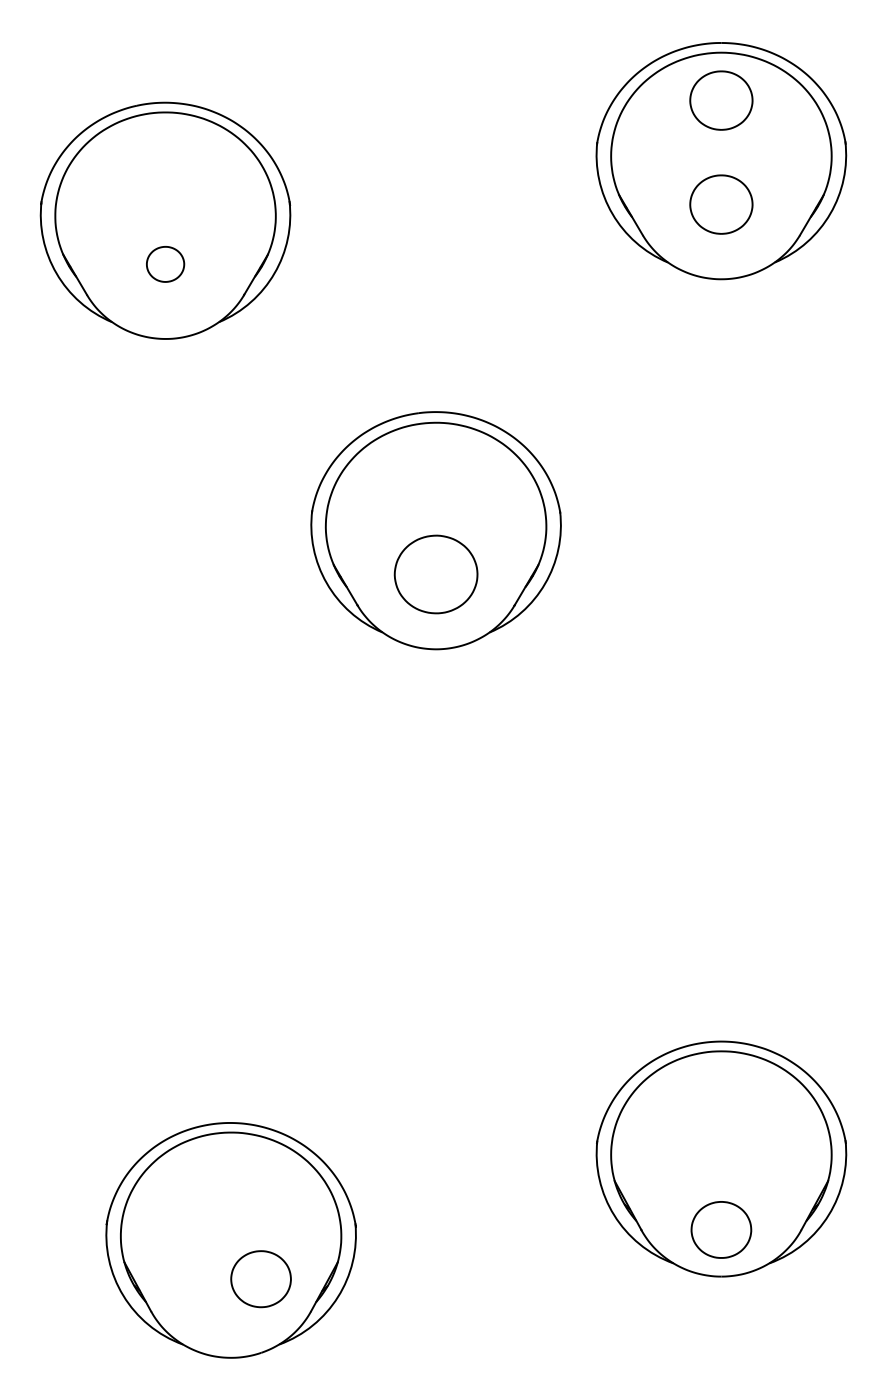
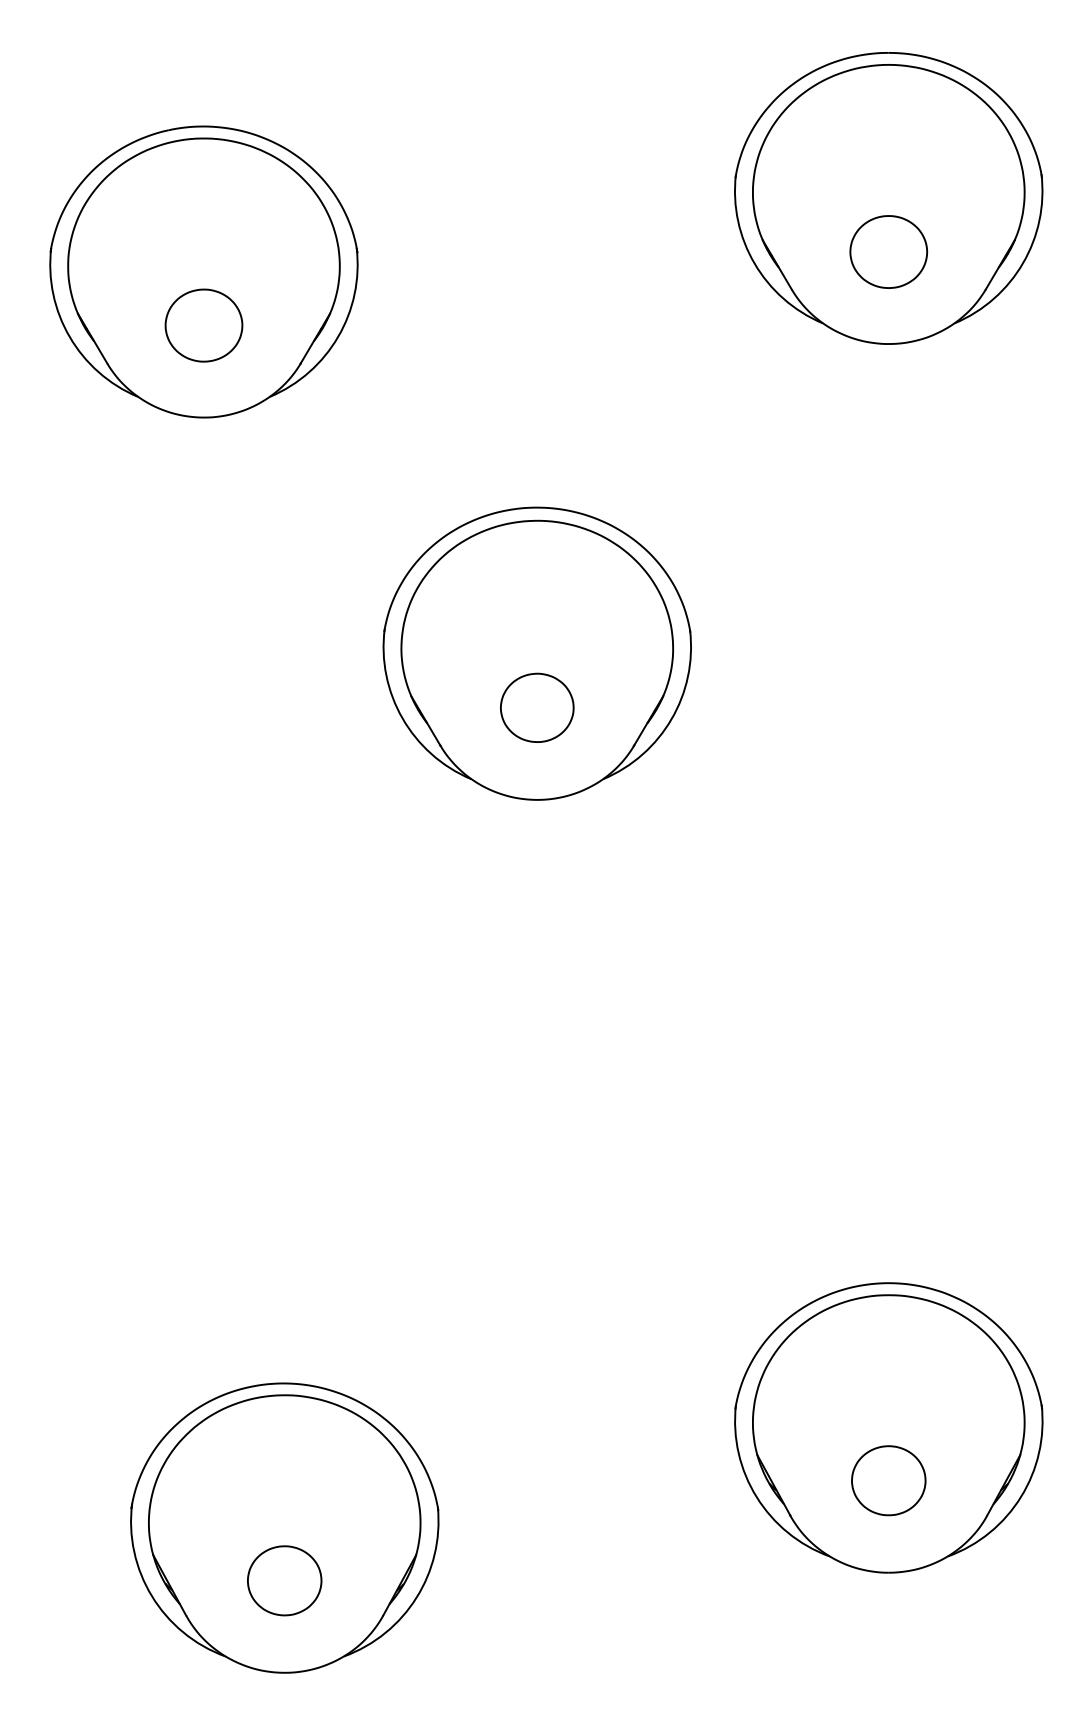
part: (721, 100) -> (888, 123), removed
part: (165, 264) -> (203, 325), size x1.67
part: (435, 574) -> (536, 707), size x0.71
part: (721, 1229) -> (888, 1480), moved
part: (260, 1279) -> (283, 1581), moved

